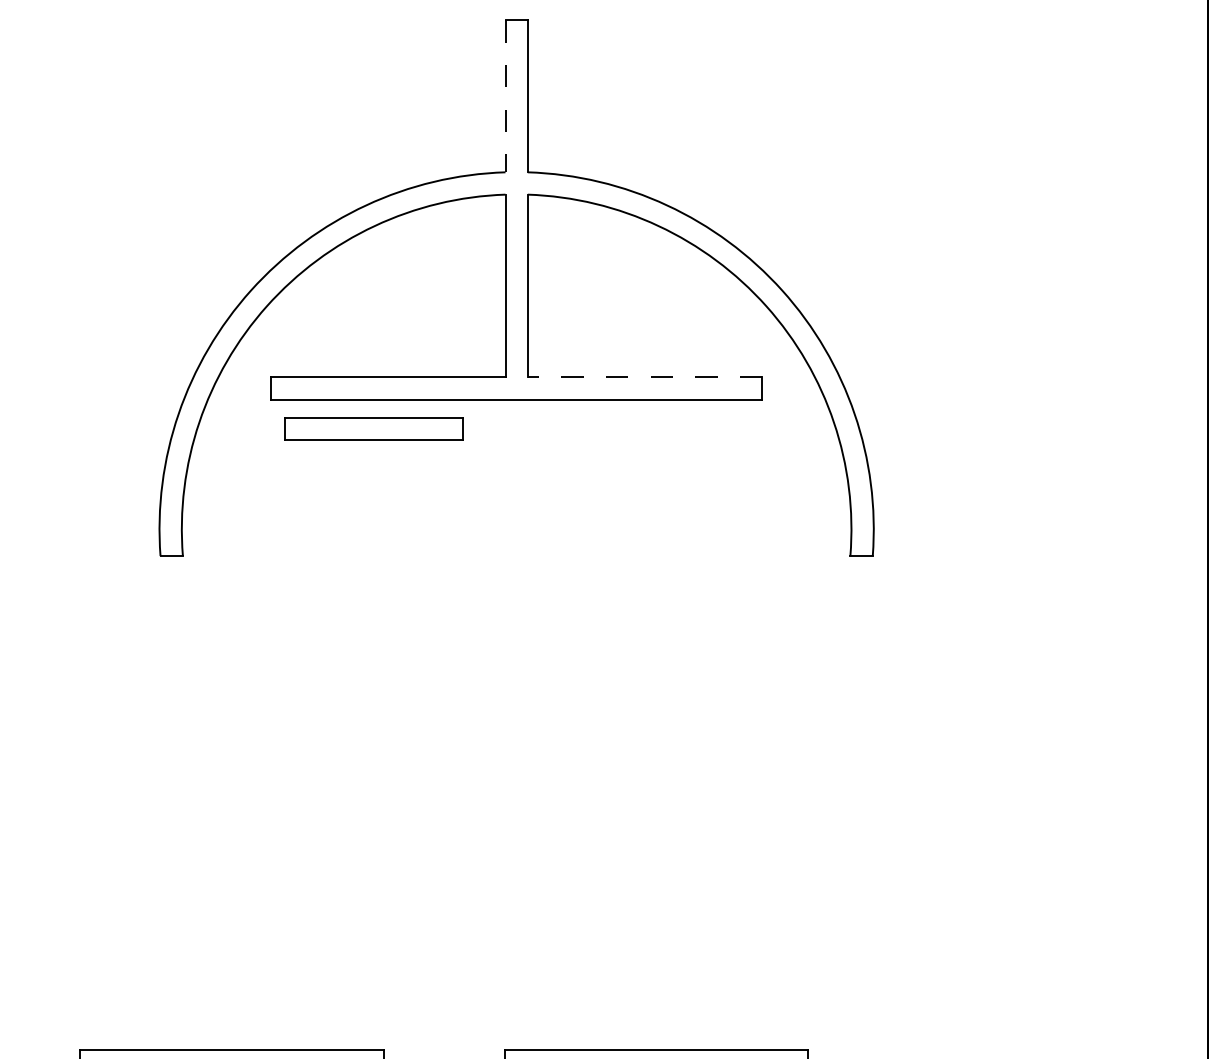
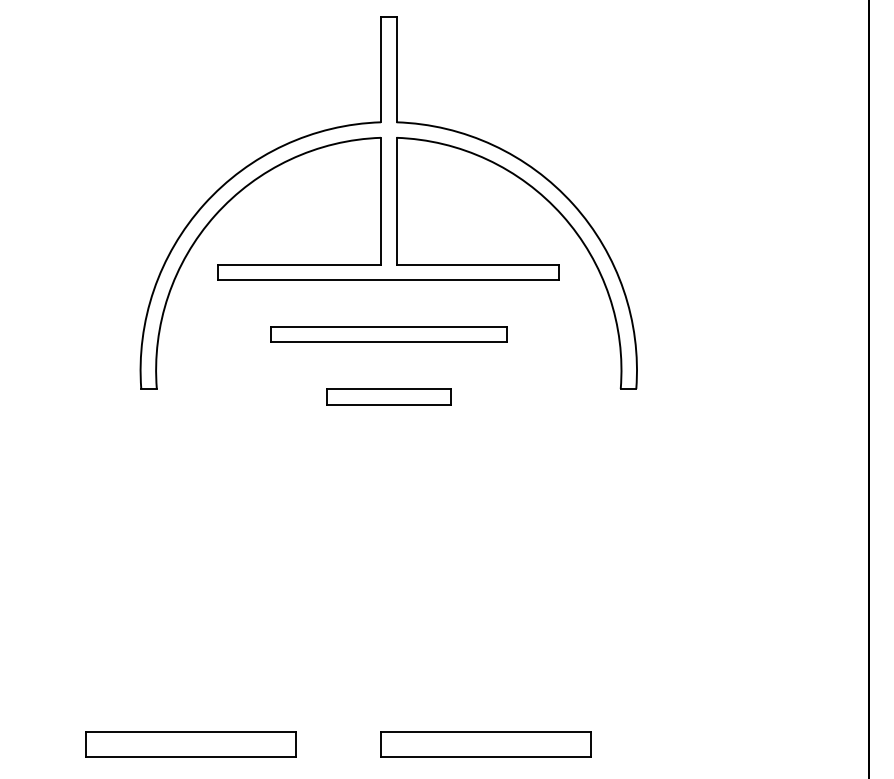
line: (506, 96) -> (381, 69), dashed -> solid
line: (644, 376) -> (477, 264), dashed -> solid
part: (373, 428) -> (388, 396), moved
part: (516, 477) -> (388, 334), added

